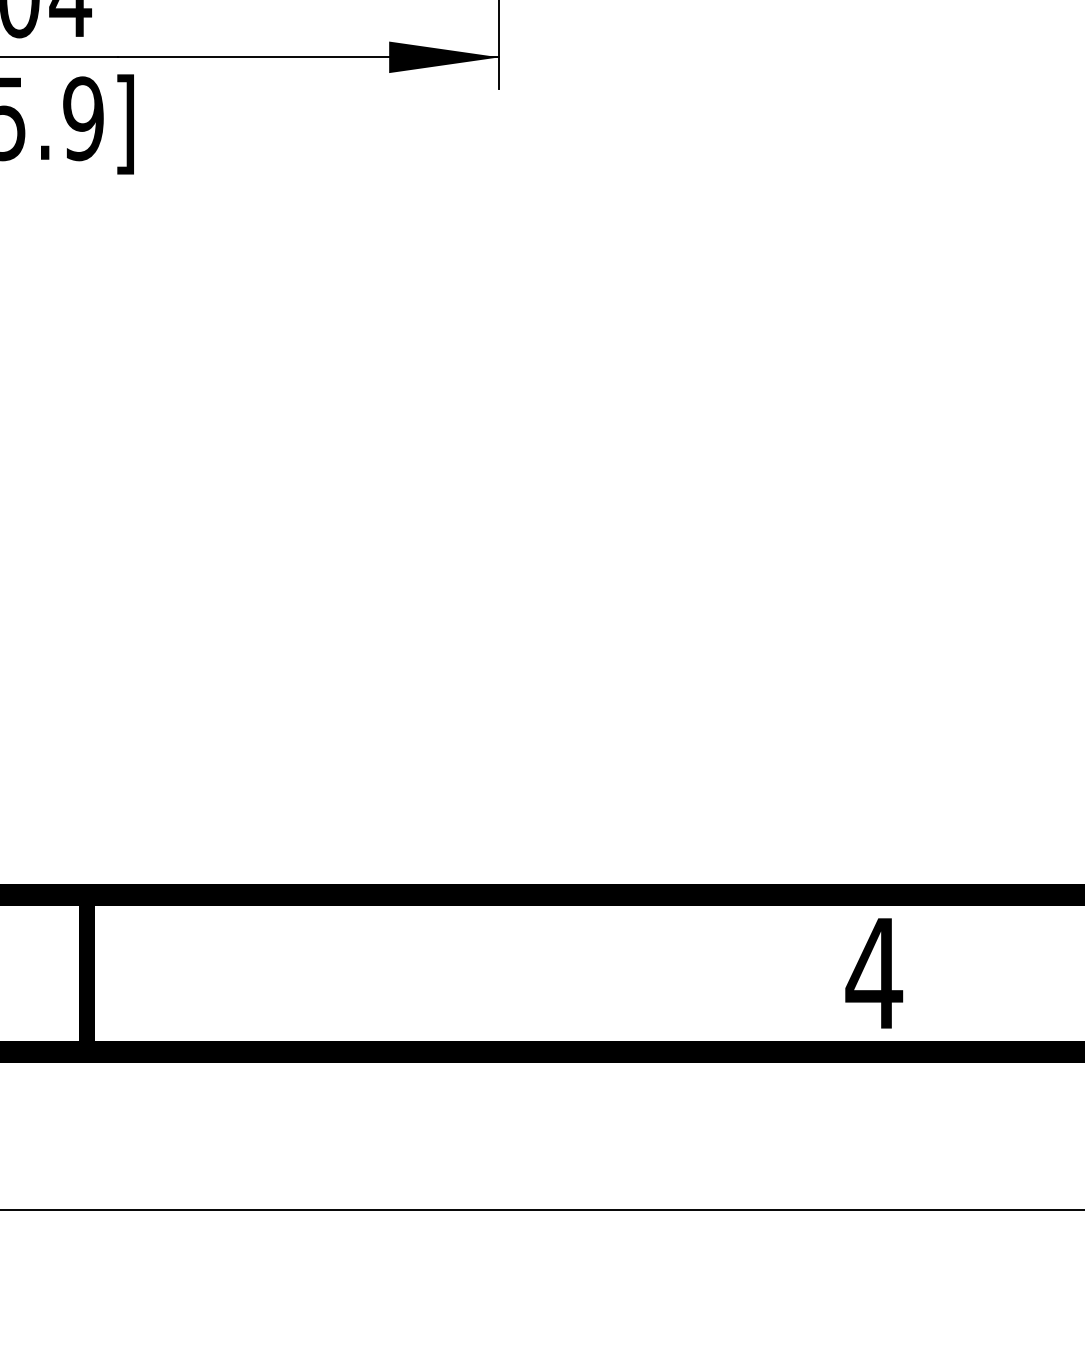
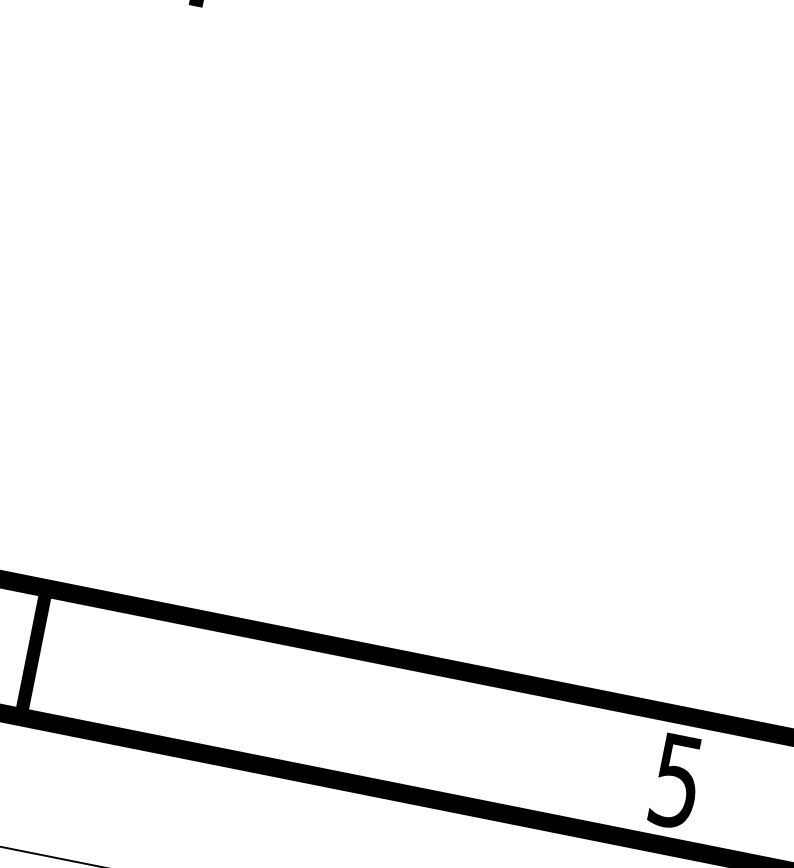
text: (874, 974) -> (676, 782), 4 -> 5

